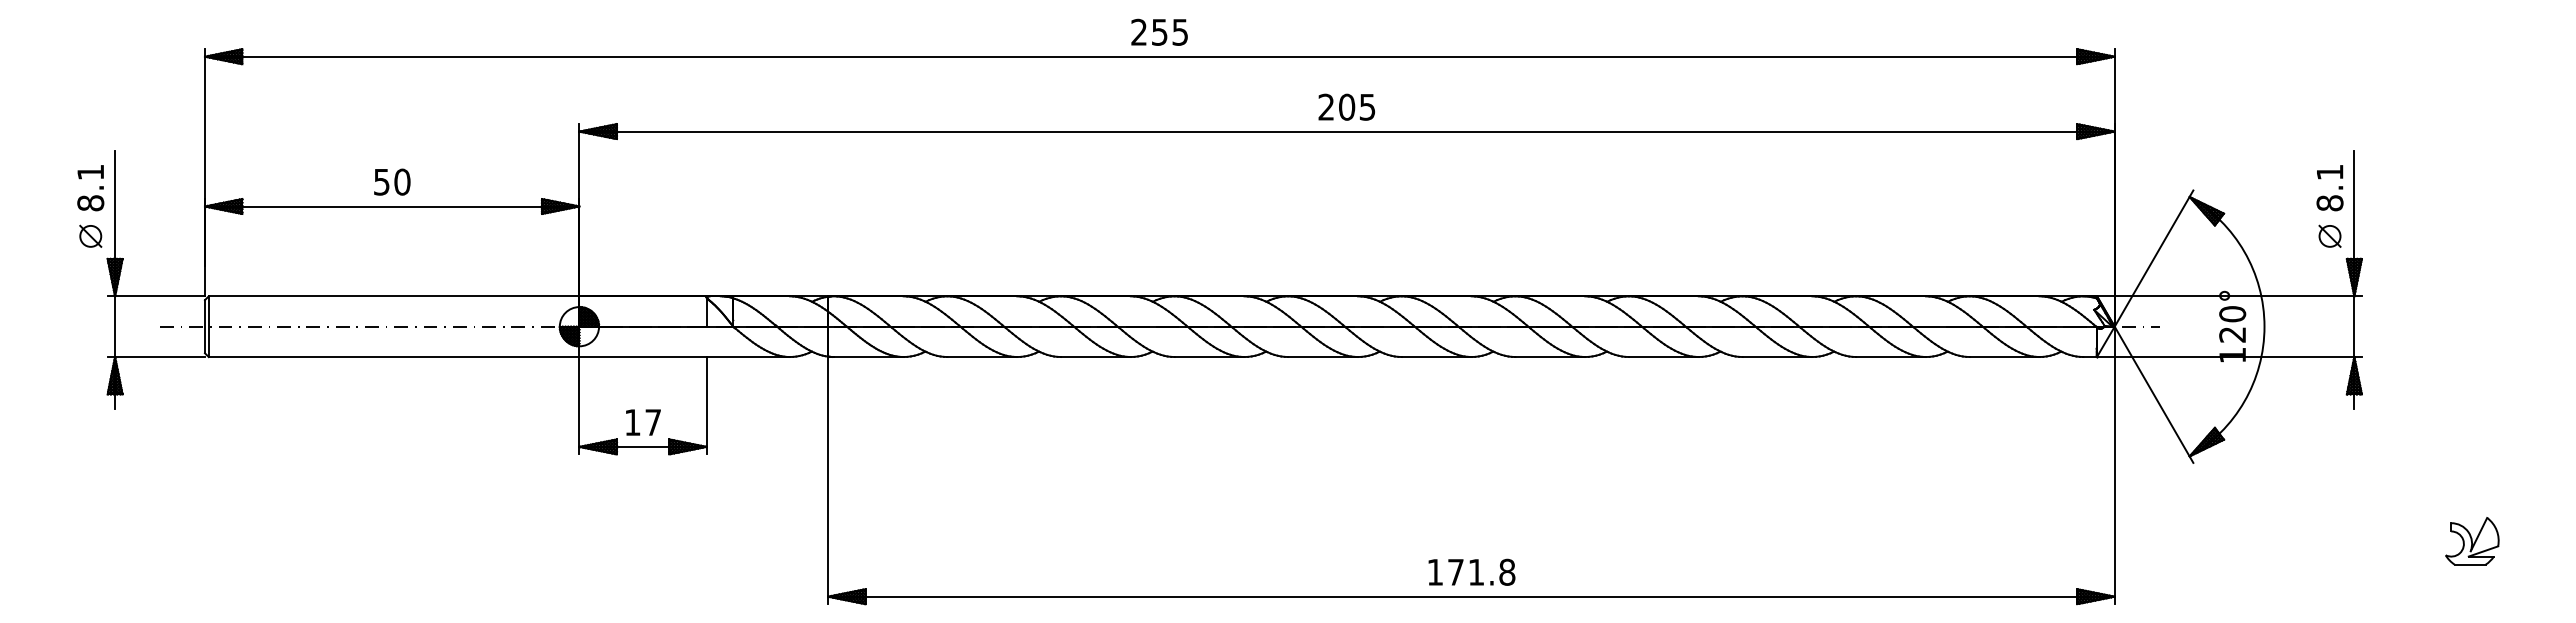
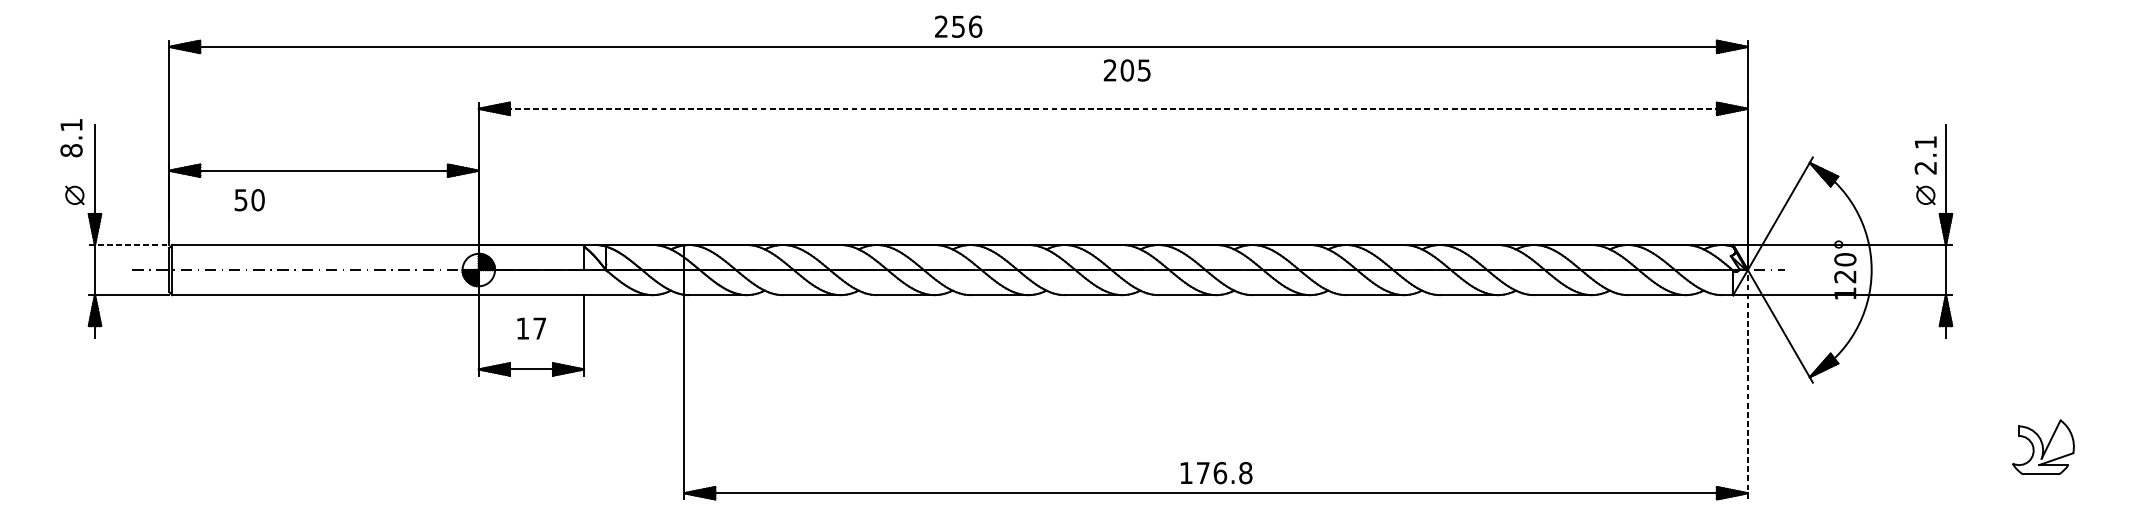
text: (1180, 31) -> (975, 26), 255 -> 256
text: (1346, 106) -> (1126, 69), moved
line: (1347, 131) -> (1113, 108), solid -> dashed
text: (392, 181) -> (249, 199), moved
text: (90, 188) -> (71, 138), moved
text: (2329, 203) -> (1925, 168), 8.1 -> 2.1
line: (156, 296) -> (129, 245), solid -> dashed
text: (643, 422) -> (531, 328), moved
line: (2114, 465) -> (1747, 384), solid -> dashed
part: (2472, 541) -> (2043, 447), size x1.4
text: (1476, 571) -> (1220, 472), 171.8 -> 176.8

